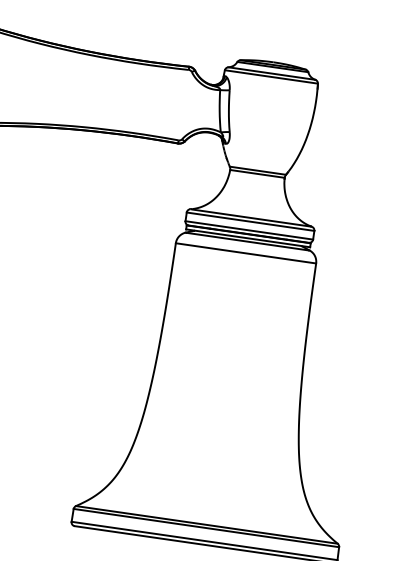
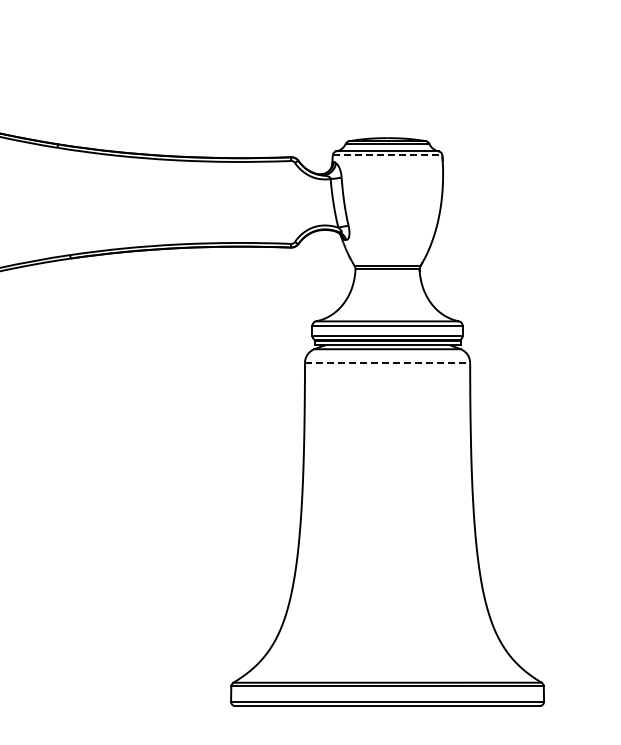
line: (271, 77) -> (387, 155), solid -> dashed
line: (245, 253) -> (387, 363), solid -> dashed

